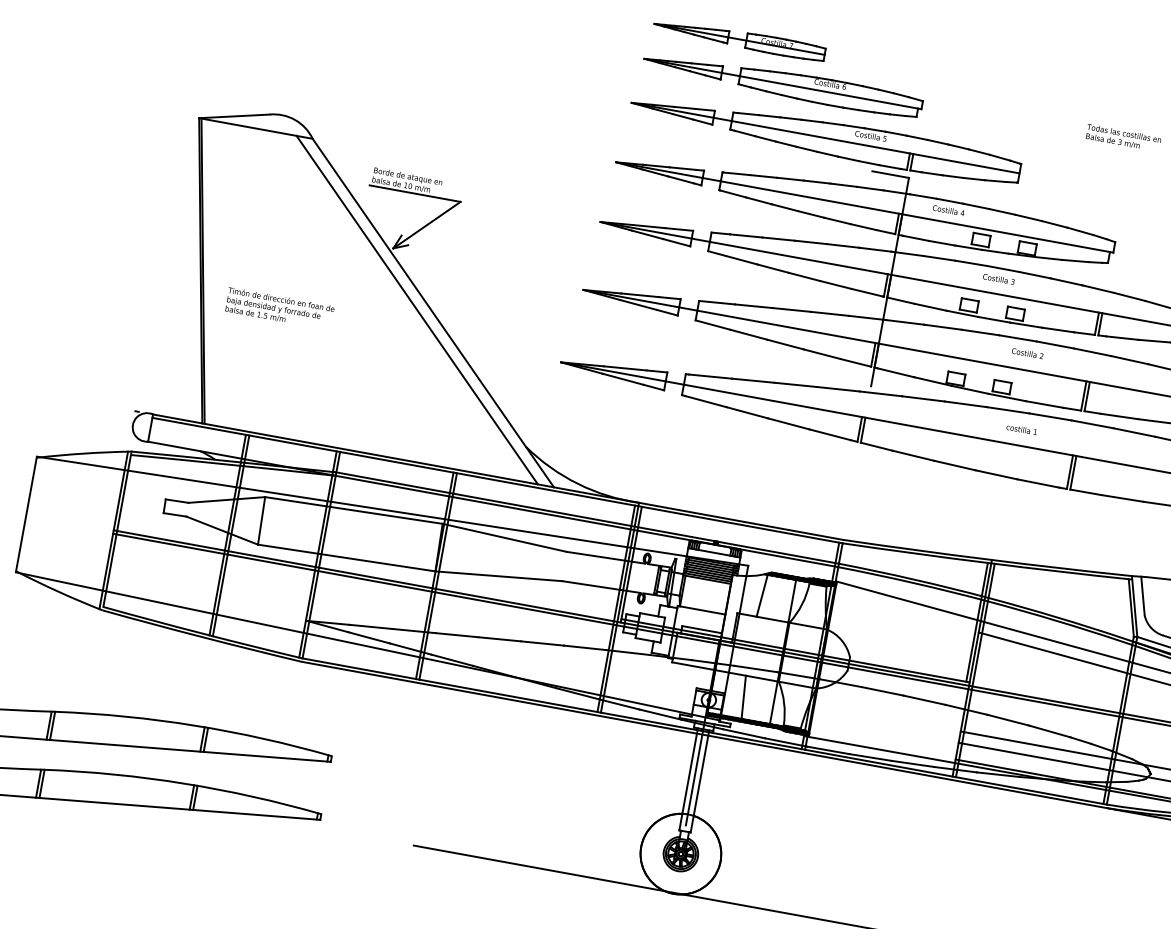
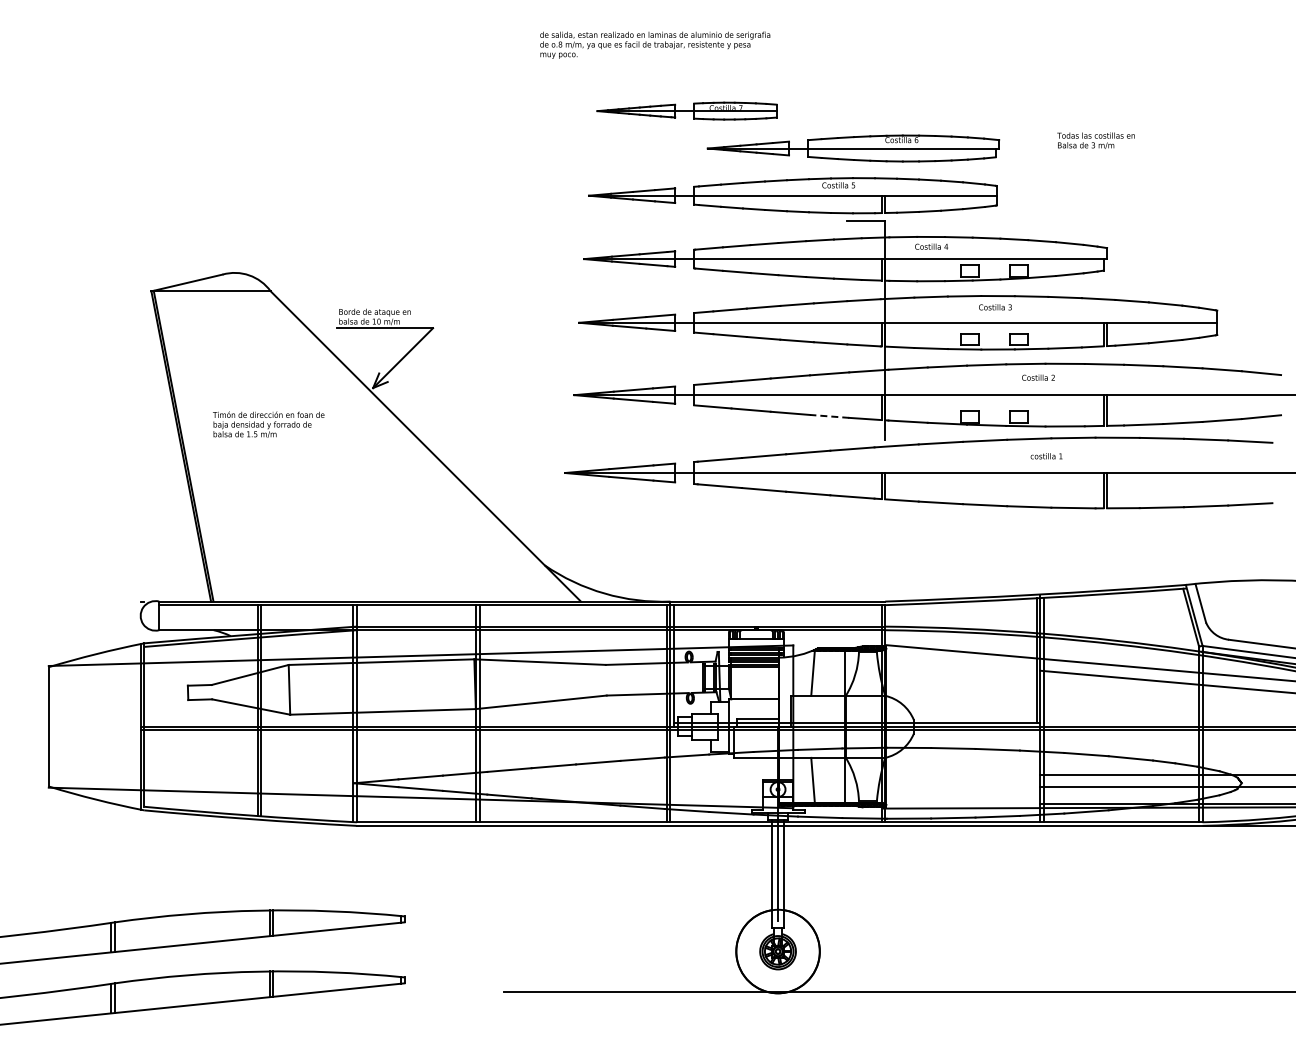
part: (782, 83) -> (853, 148), moved
text: (279, 308) -> (268, 424), moved
line: (416, 310) -> (408, 446), removed
line: (822, 354) -> (829, 416), solid -> dashed

